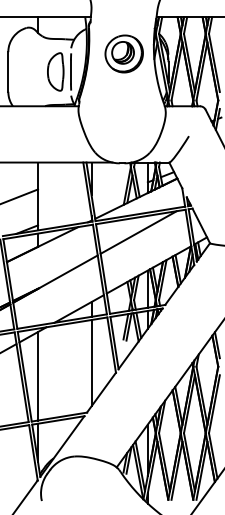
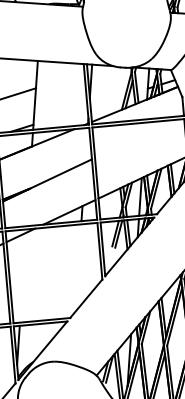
line: (138, 232) -> (134, 138), removed
line: (91, 363) -> (78, 268), removed
line: (38, 376) -> (23, 278), removed

